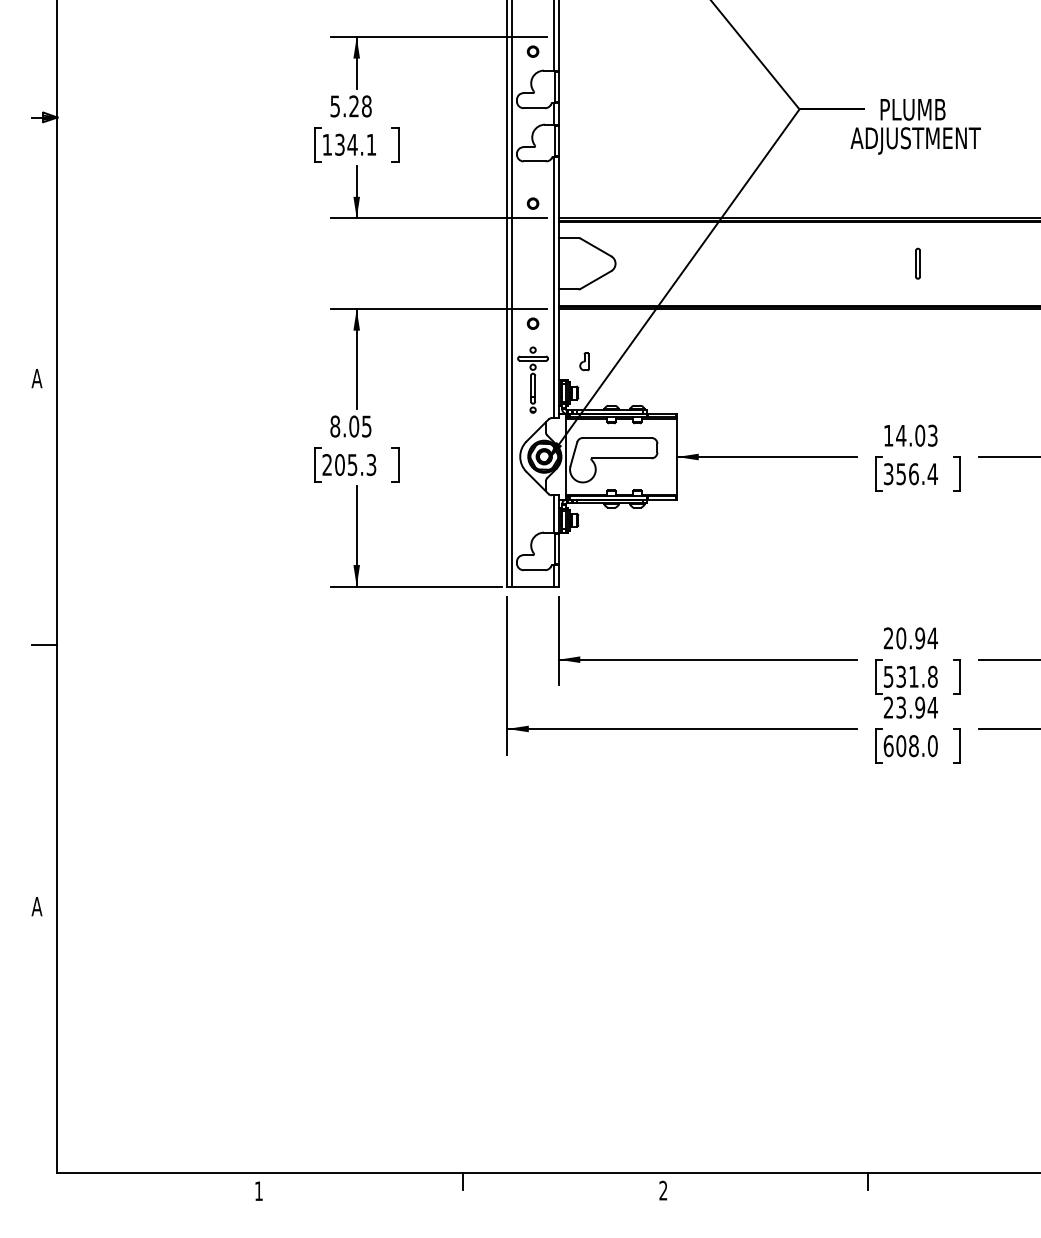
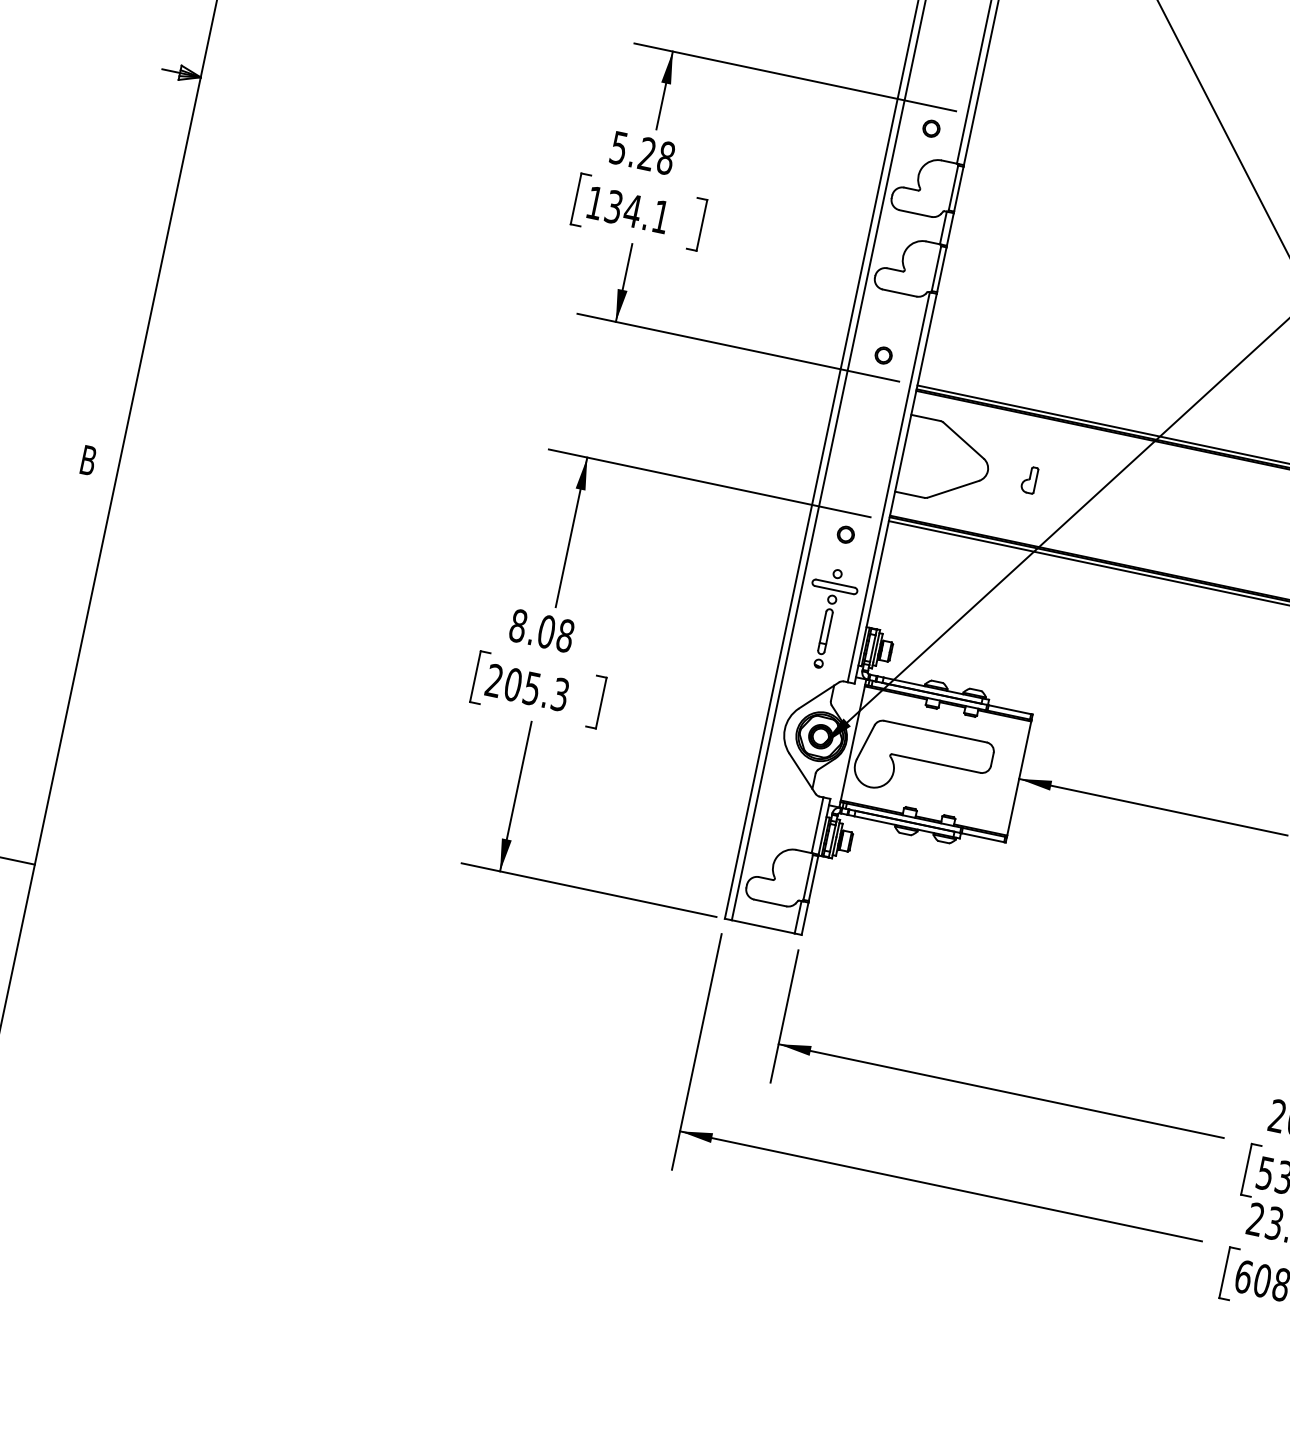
part: (584, 361) -> (1029, 479), moved
text: (36, 378) -> (87, 460), A -> B
text: (366, 426) -> (564, 635), 8.05 -> 8.08

